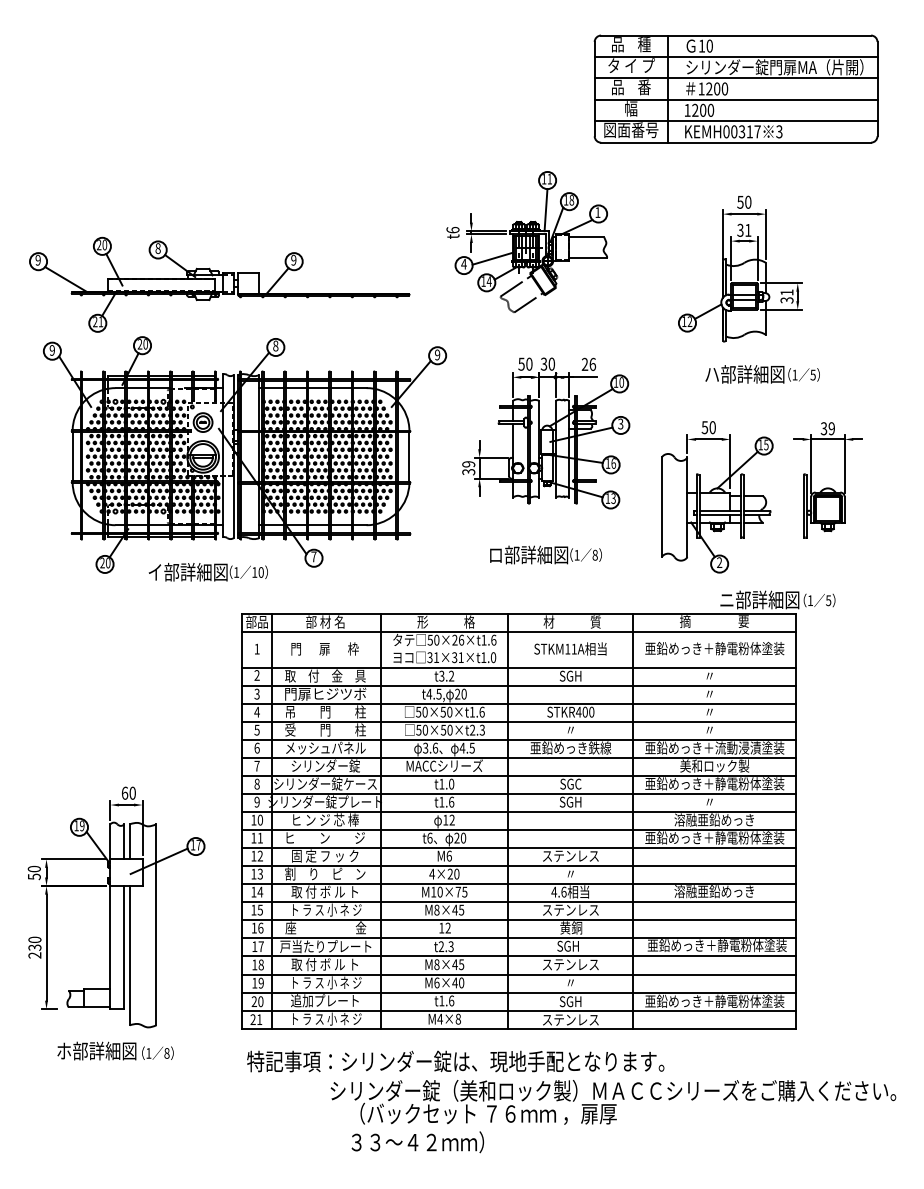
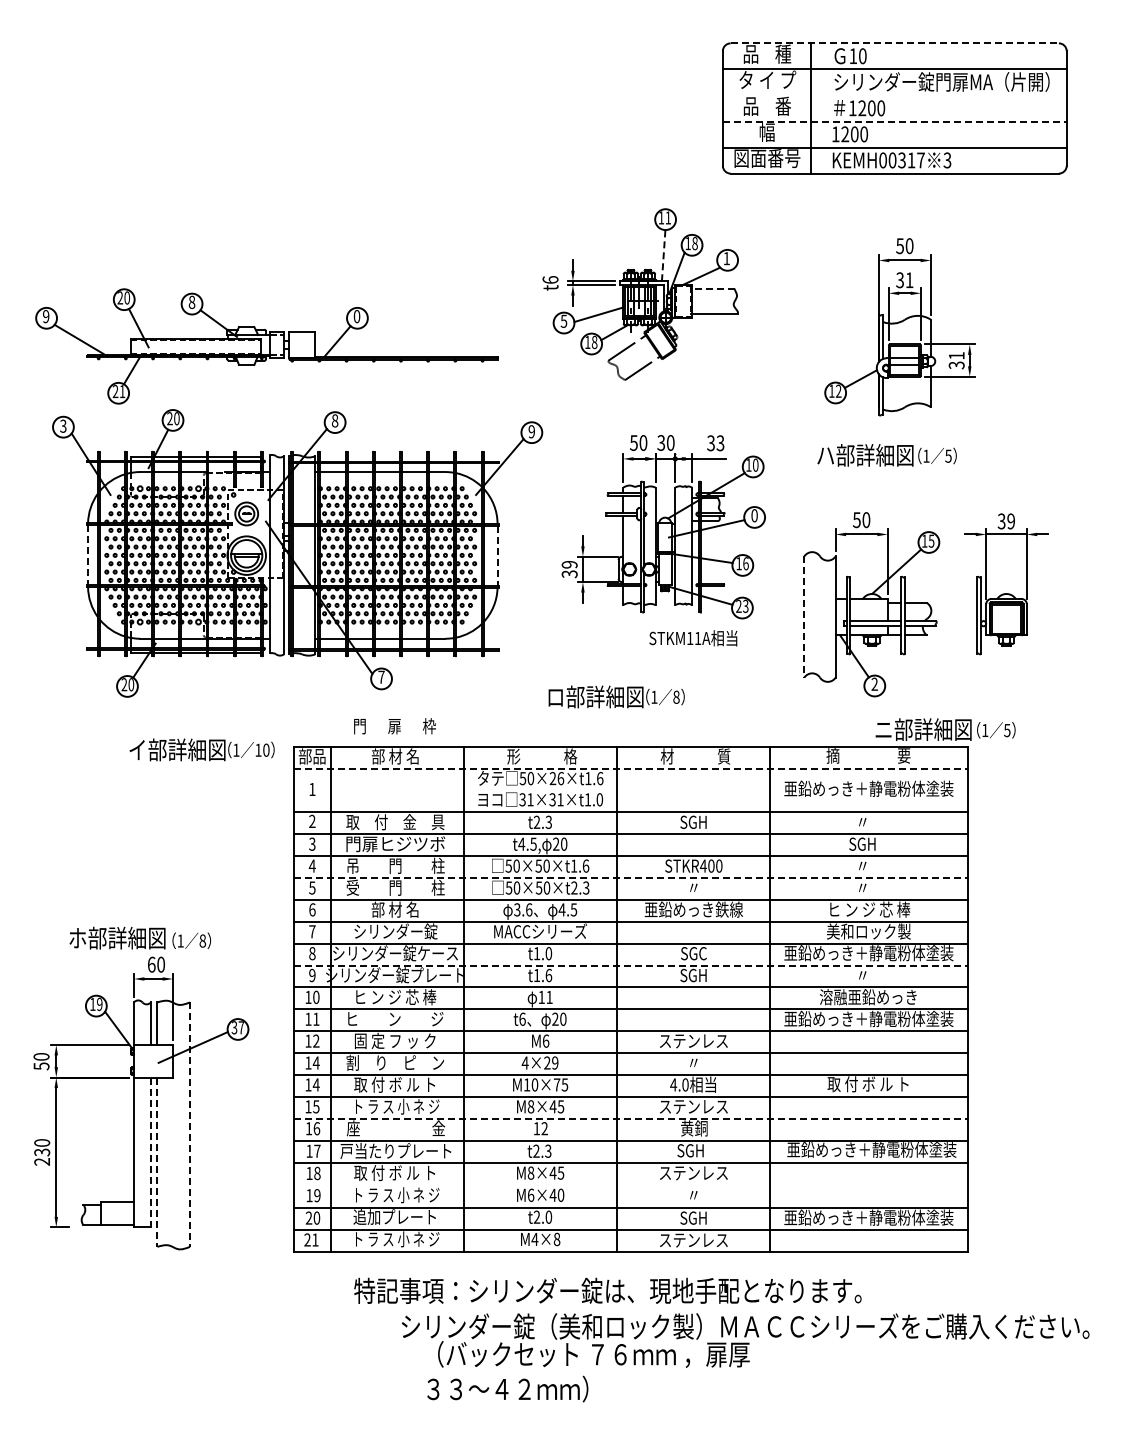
line: (736, 35) -> (895, 43), solid -> dashed
line: (735, 78) -> (894, 95), removed
line: (735, 99) -> (894, 121), solid -> dashed
line: (545, 210) -> (663, 255), solid -> dashed
line: (586, 237) -> (712, 288), solid -> dashed
text: (293, 260) -> (356, 316), 9 -> 0
text: (463, 263) -> (563, 320), 4 -> 5
text: (489, 281) -> (594, 342), 14 -> 18
text: (52, 349) -> (63, 425), 9 -> 3
text: (588, 364) -> (715, 443), 26 -> 33
text: (762, 374) -> (886, 455), moved
text: (620, 423) -> (754, 515), 3 -> 0
line: (73, 456) -> (88, 555), solid -> dashed
line: (409, 457) -> (497, 556), solid -> dashed
text: (607, 497) -> (738, 605), 13 -> 23
line: (661, 507) -> (804, 617), solid -> dashed
text: (545, 554) -> (616, 696), moved
text: (207, 571) -> (201, 749), moved
line: (518, 631) -> (630, 768), solid -> dashed
text: (324, 649) -> (394, 726), moved
text: (570, 649) -> (693, 638), moved
text: (446, 676) -> (542, 822), t3.2 -> t2.3
text: (709, 693) -> (862, 843), 〃 -> SGH
line: (518, 721) -> (630, 877), solid -> dashed
text: (325, 747) -> (395, 909), メッシュパネル -> 部 材 名
text: (714, 747) -> (868, 909), 亜鉛めっき＋流動浸漬塗装 -> ヒ ン ジ 芯 棒
line: (518, 793) -> (630, 965), solid -> dashed
text: (452, 819) -> (549, 996), 12 -> 11
text: (193, 844) -> (234, 1027), 17 -> 37
text: (259, 873) -> (315, 1062), 13 -> 14
text: (457, 873) -> (555, 1062), 4×20 -> 4×29
text: (563, 891) -> (685, 1084), 4.6 -> 4.0
text: (714, 891) -> (868, 1084), 溶融亜鉛めっき -> 取 付 ボ ル ト
line: (518, 919) -> (630, 1118), solid -> dashed
line: (156, 925) -> (190, 1125), solid -> dashed
line: (123, 947) -> (150, 1152), solid -> dashed
line: (129, 955) -> (157, 1162), solid -> dashed
line: (518, 974) -> (630, 1185), removed
text: (446, 1000) -> (542, 1216), t1.6 -> t2.0
text: (114, 1050) -> (139, 937), moved
text: (455, 1061) -> (607, 1290), moved

